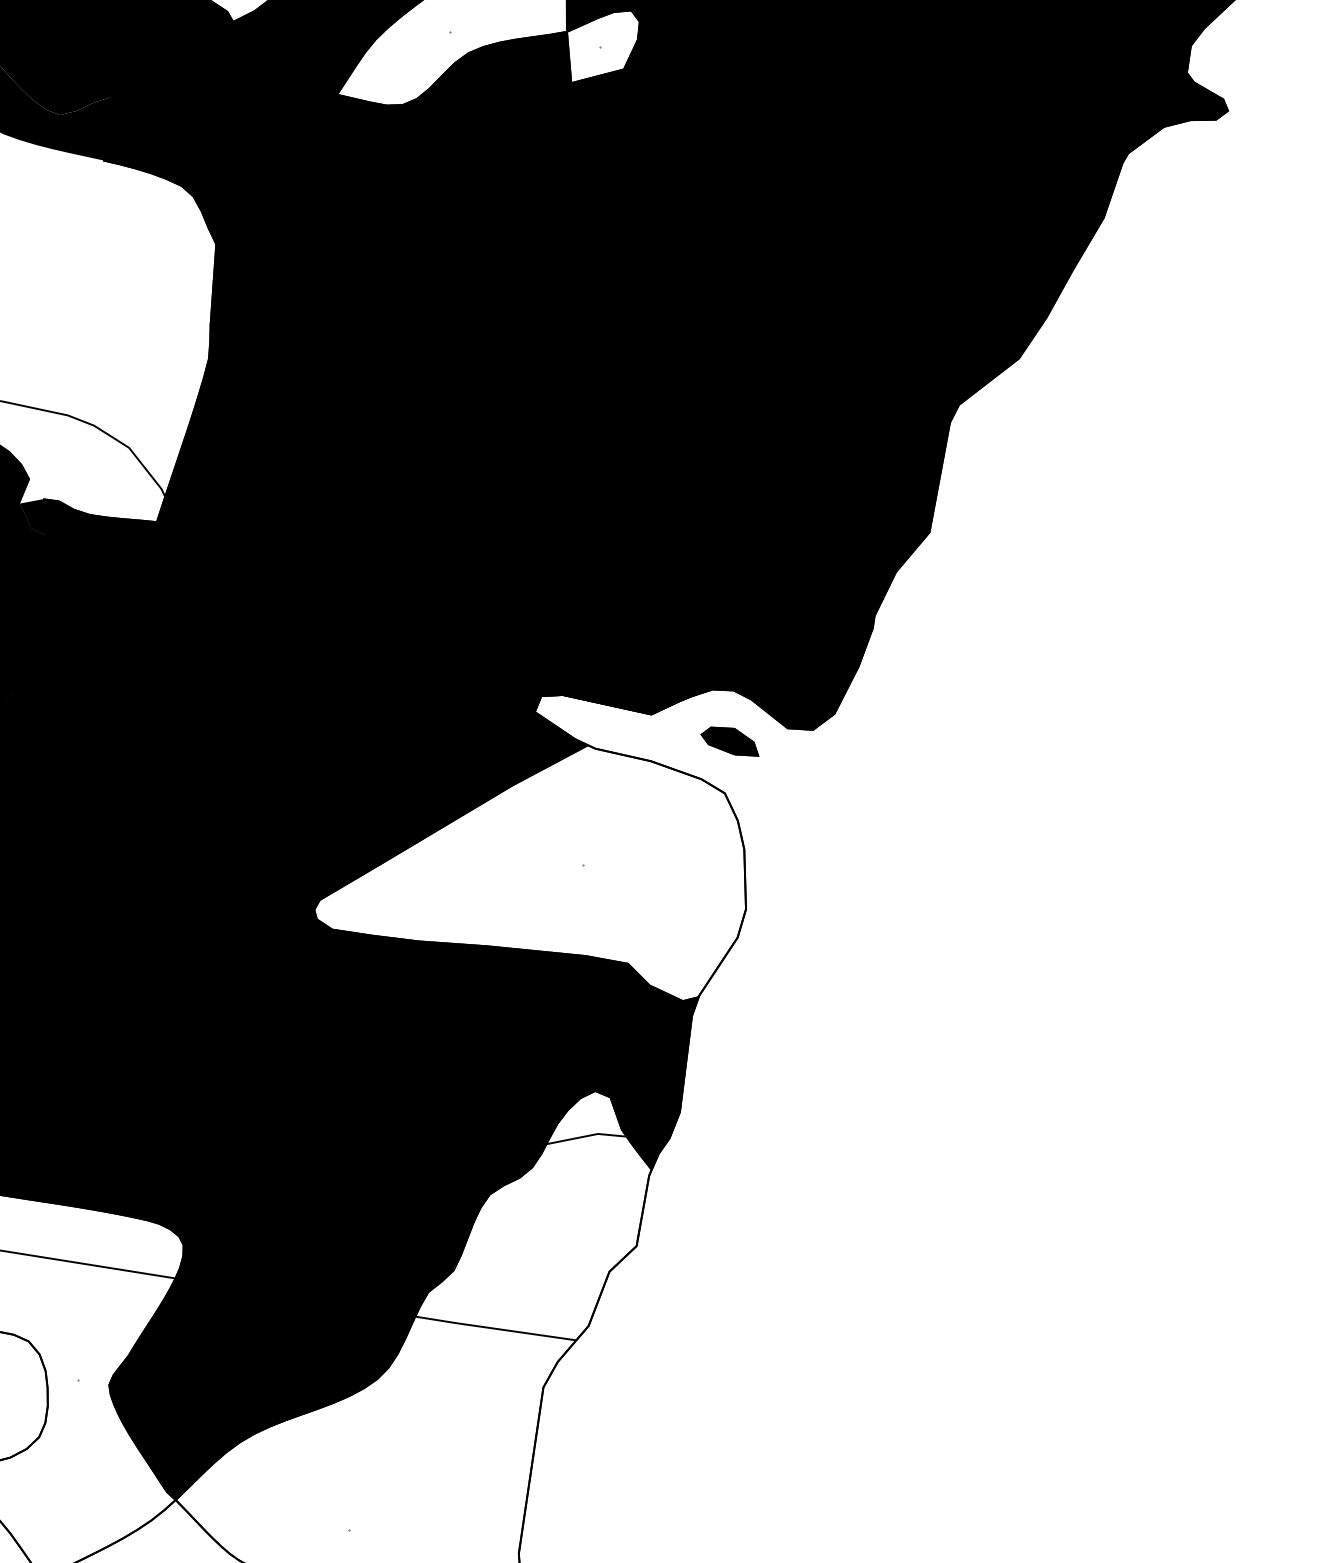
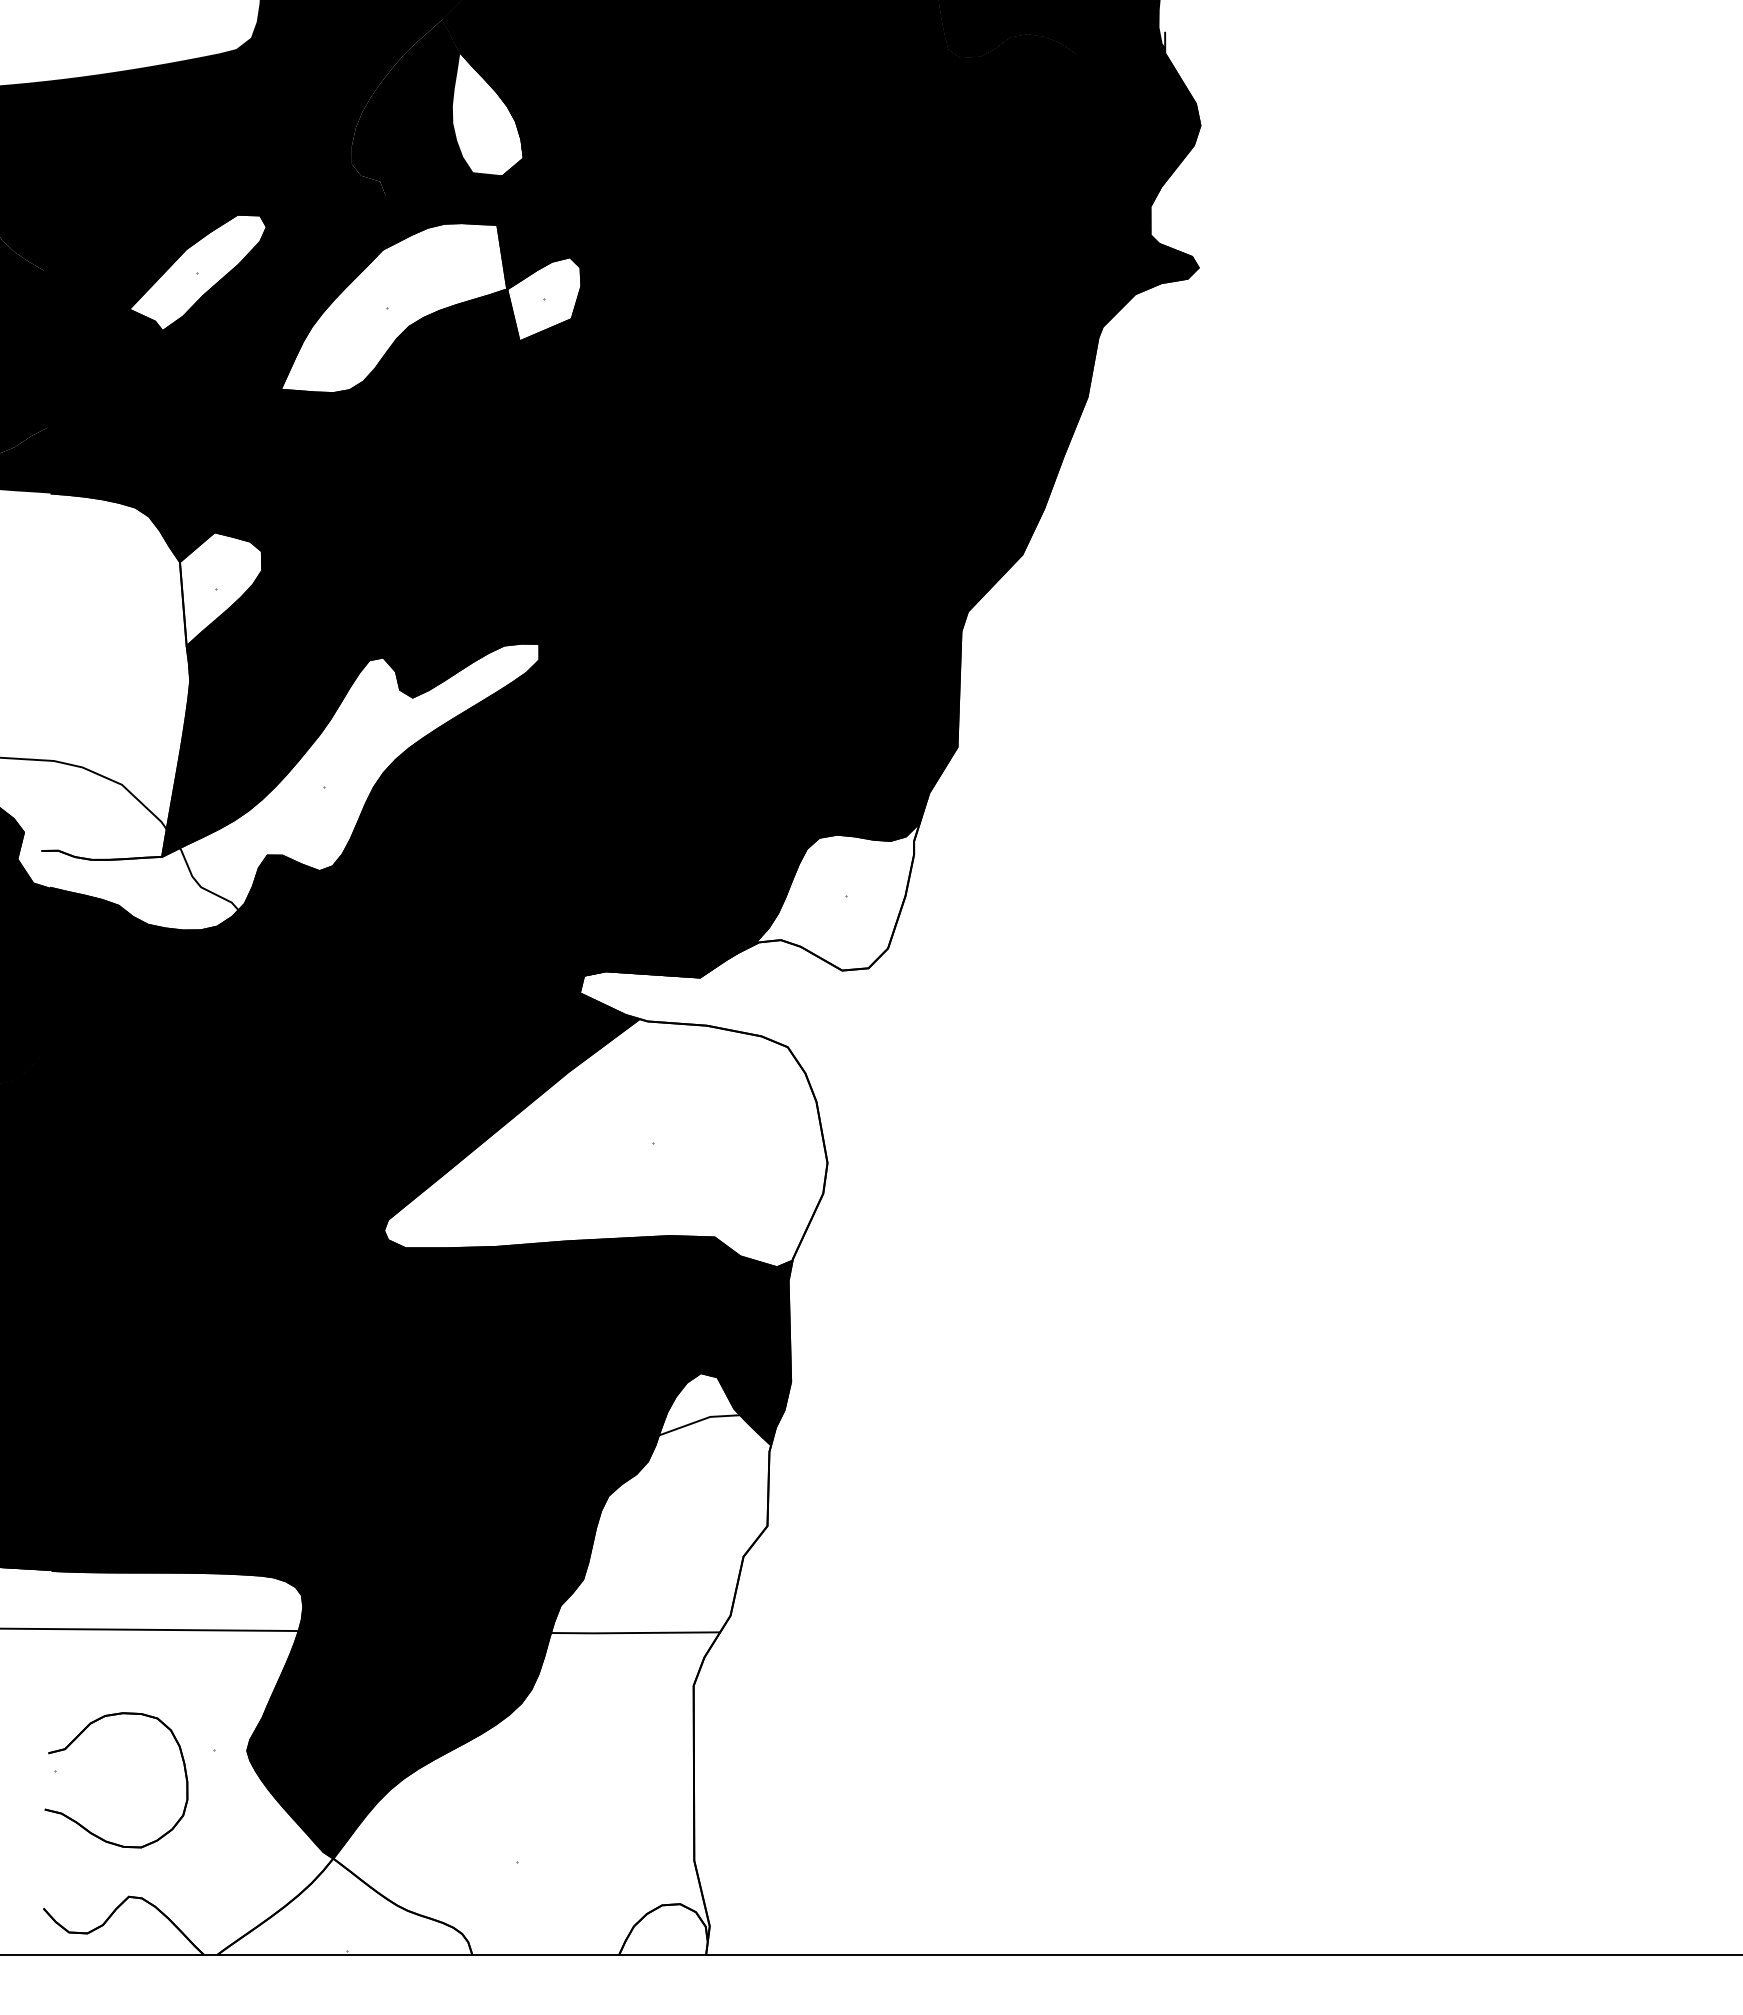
fill: (250, 276) -> (220, 589), removed
fill: (277, 471) -> (278, 786), removed
fill: (792, 656) -> (836, 896), removed
part: (730, 740) -> (785, 992), removed

